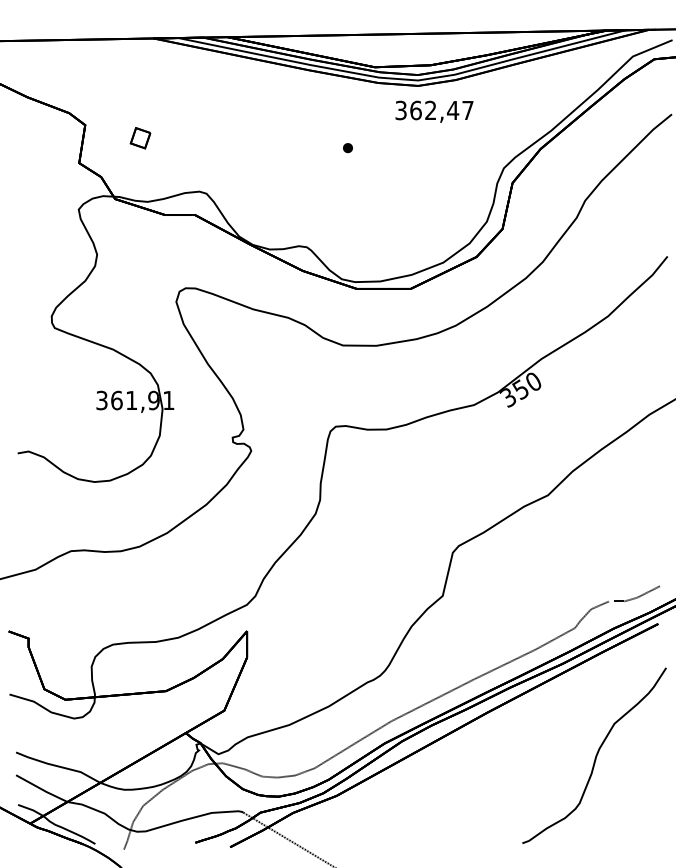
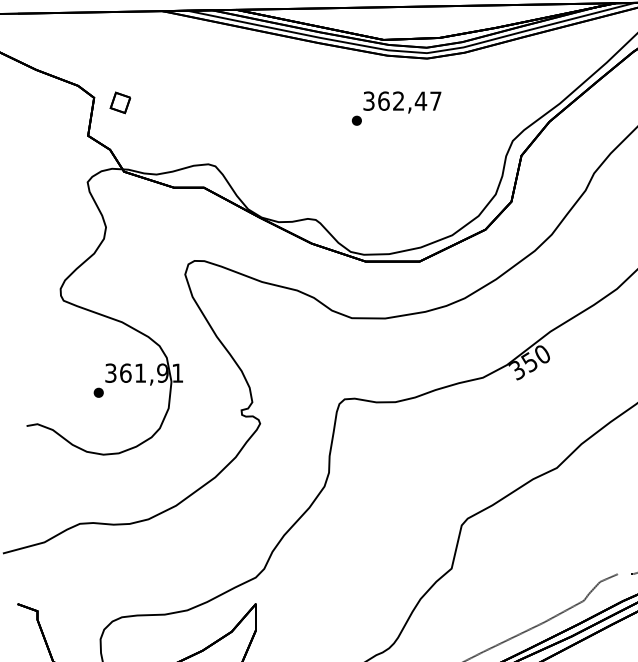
text: (434, 111) -> (402, 102), moved
part: (140, 138) -> (120, 103), moved
part: (89, 420) -> (98, 393), added

